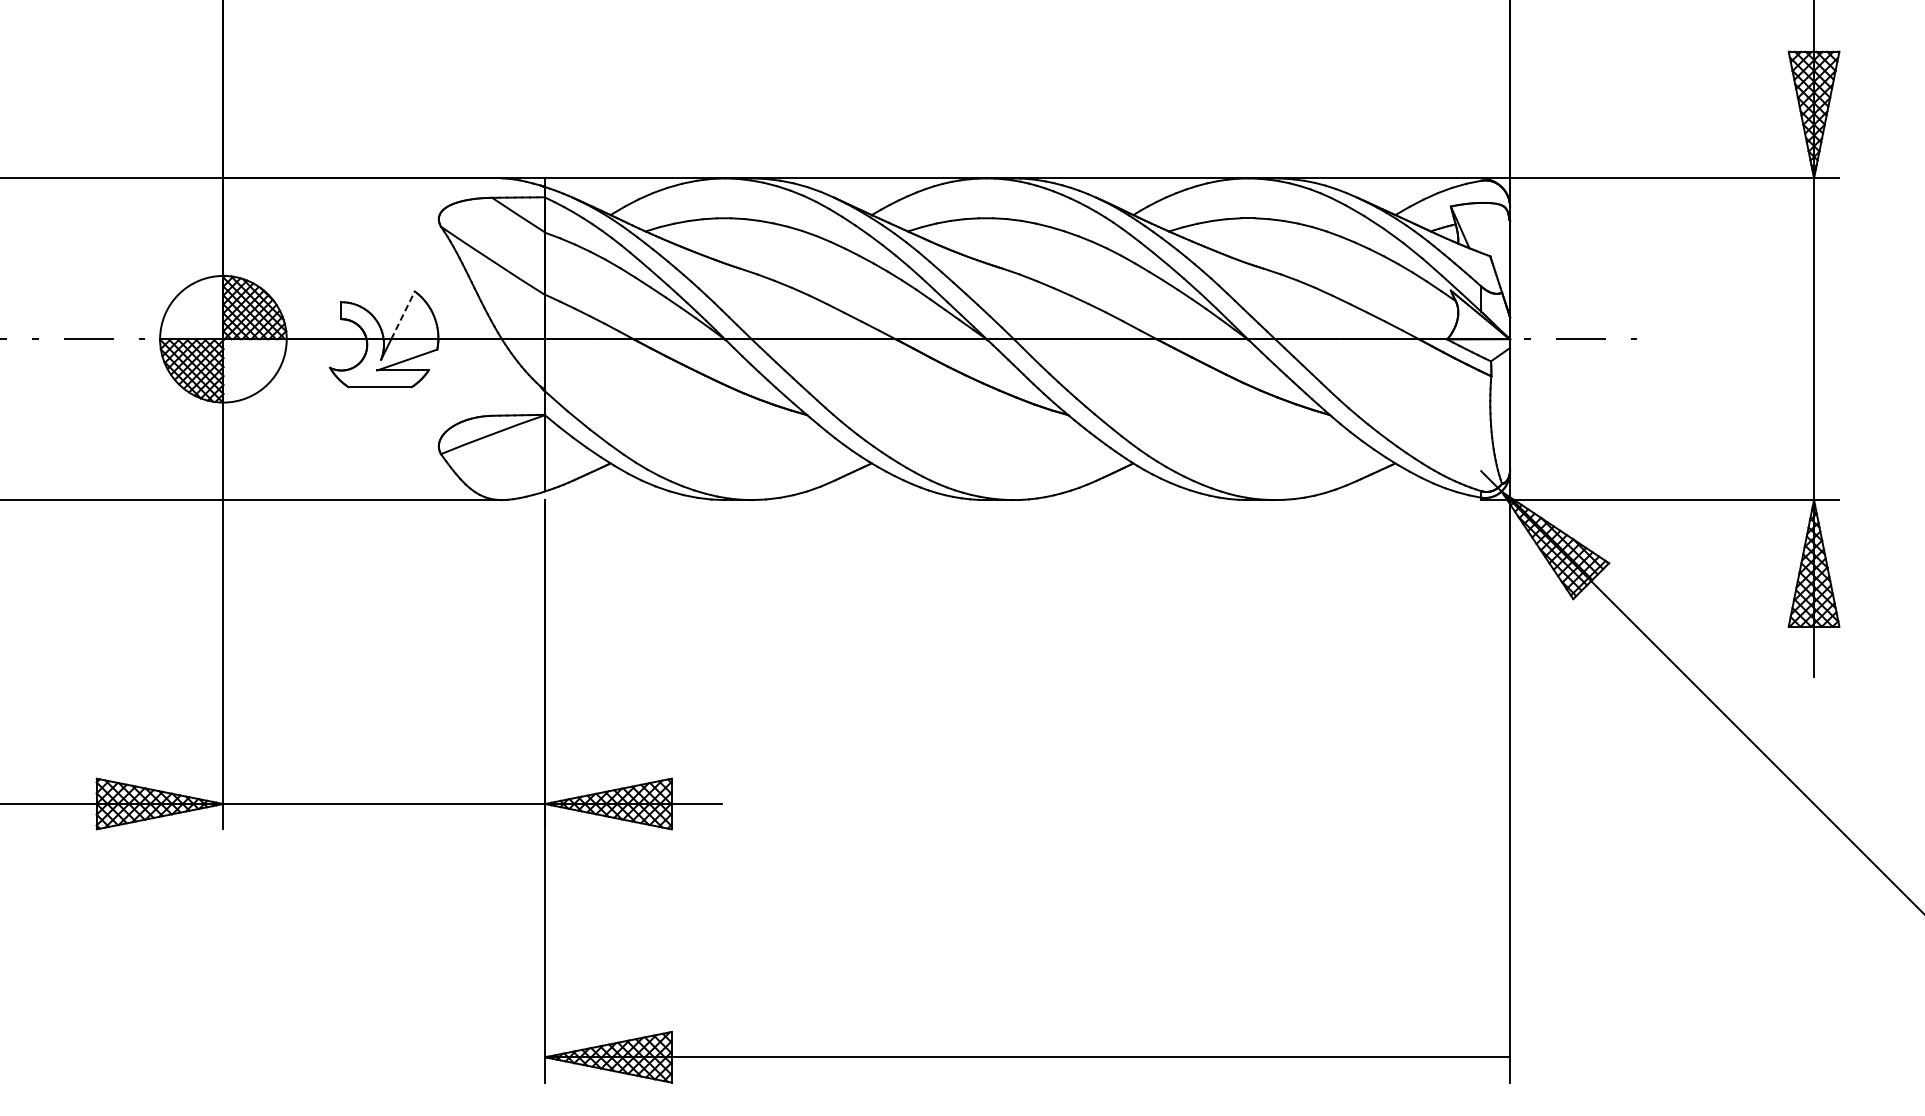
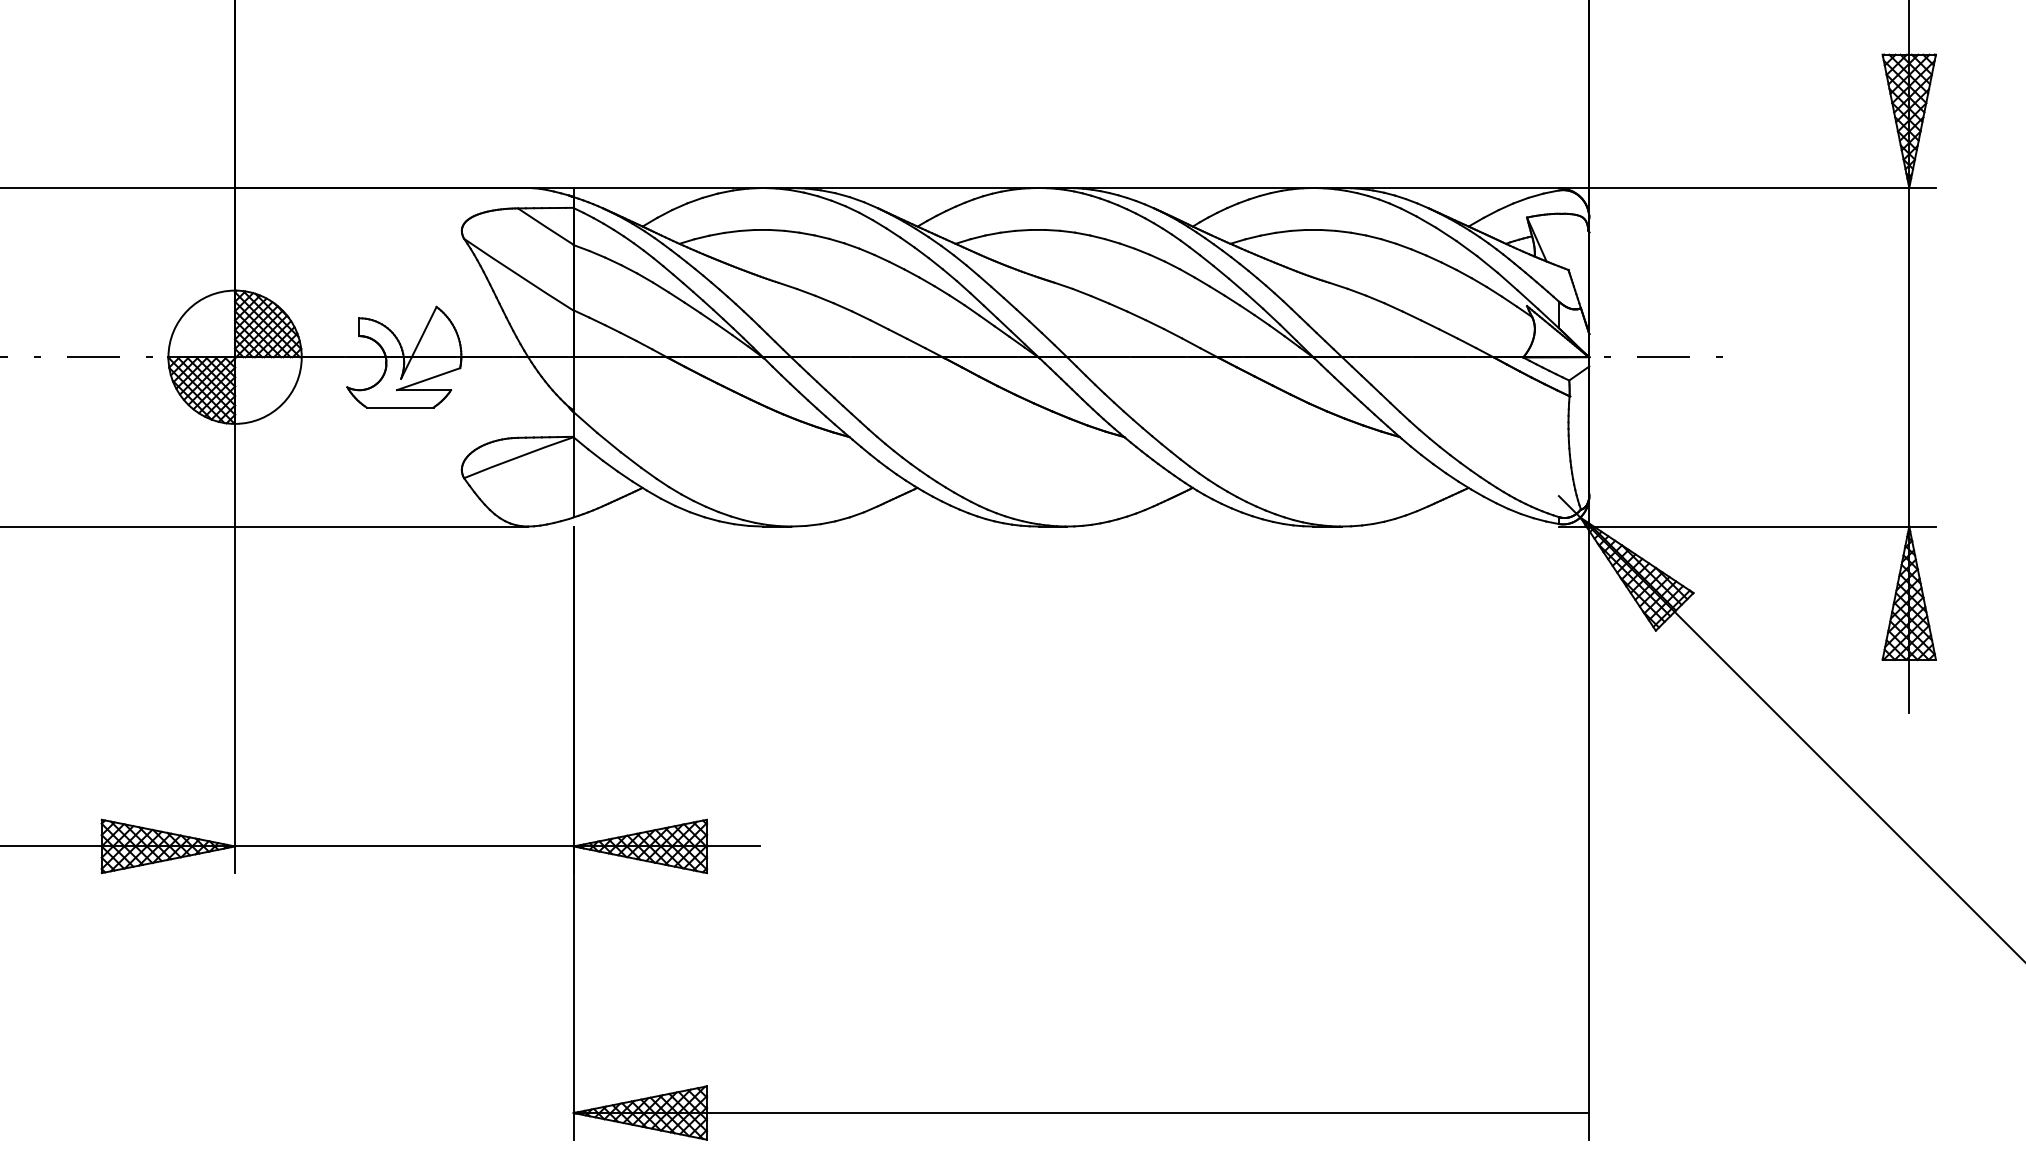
line: (403, 314) -> (424, 331), dashed -> solid

